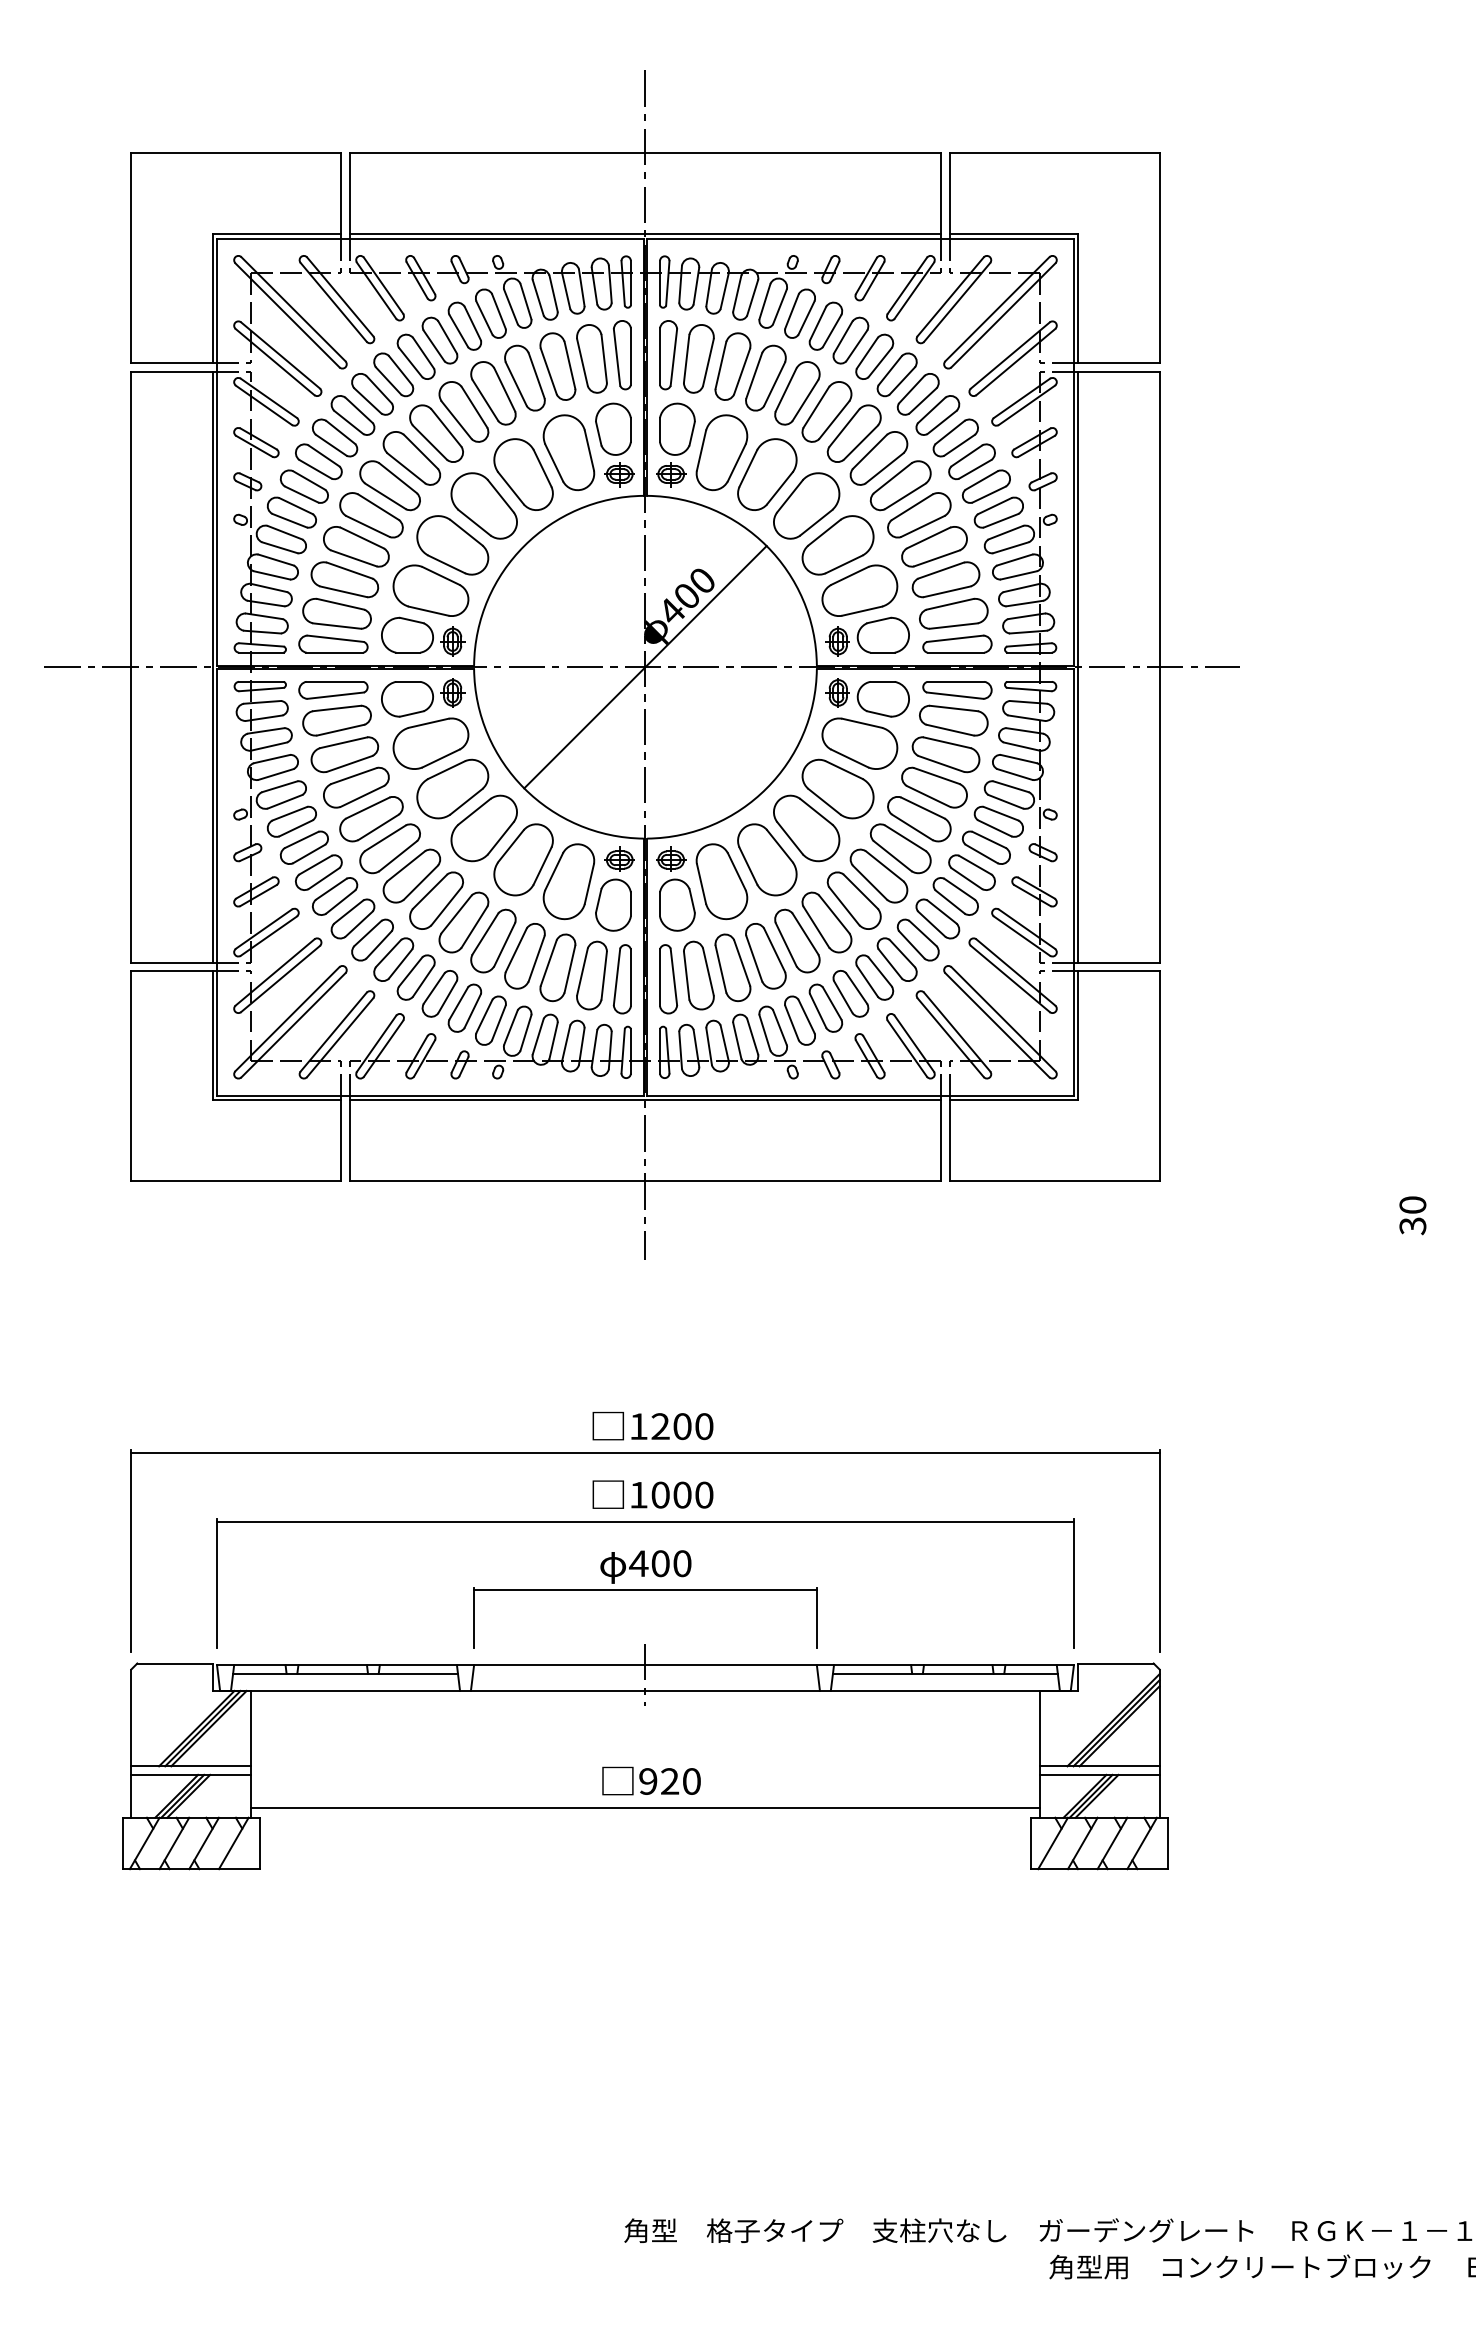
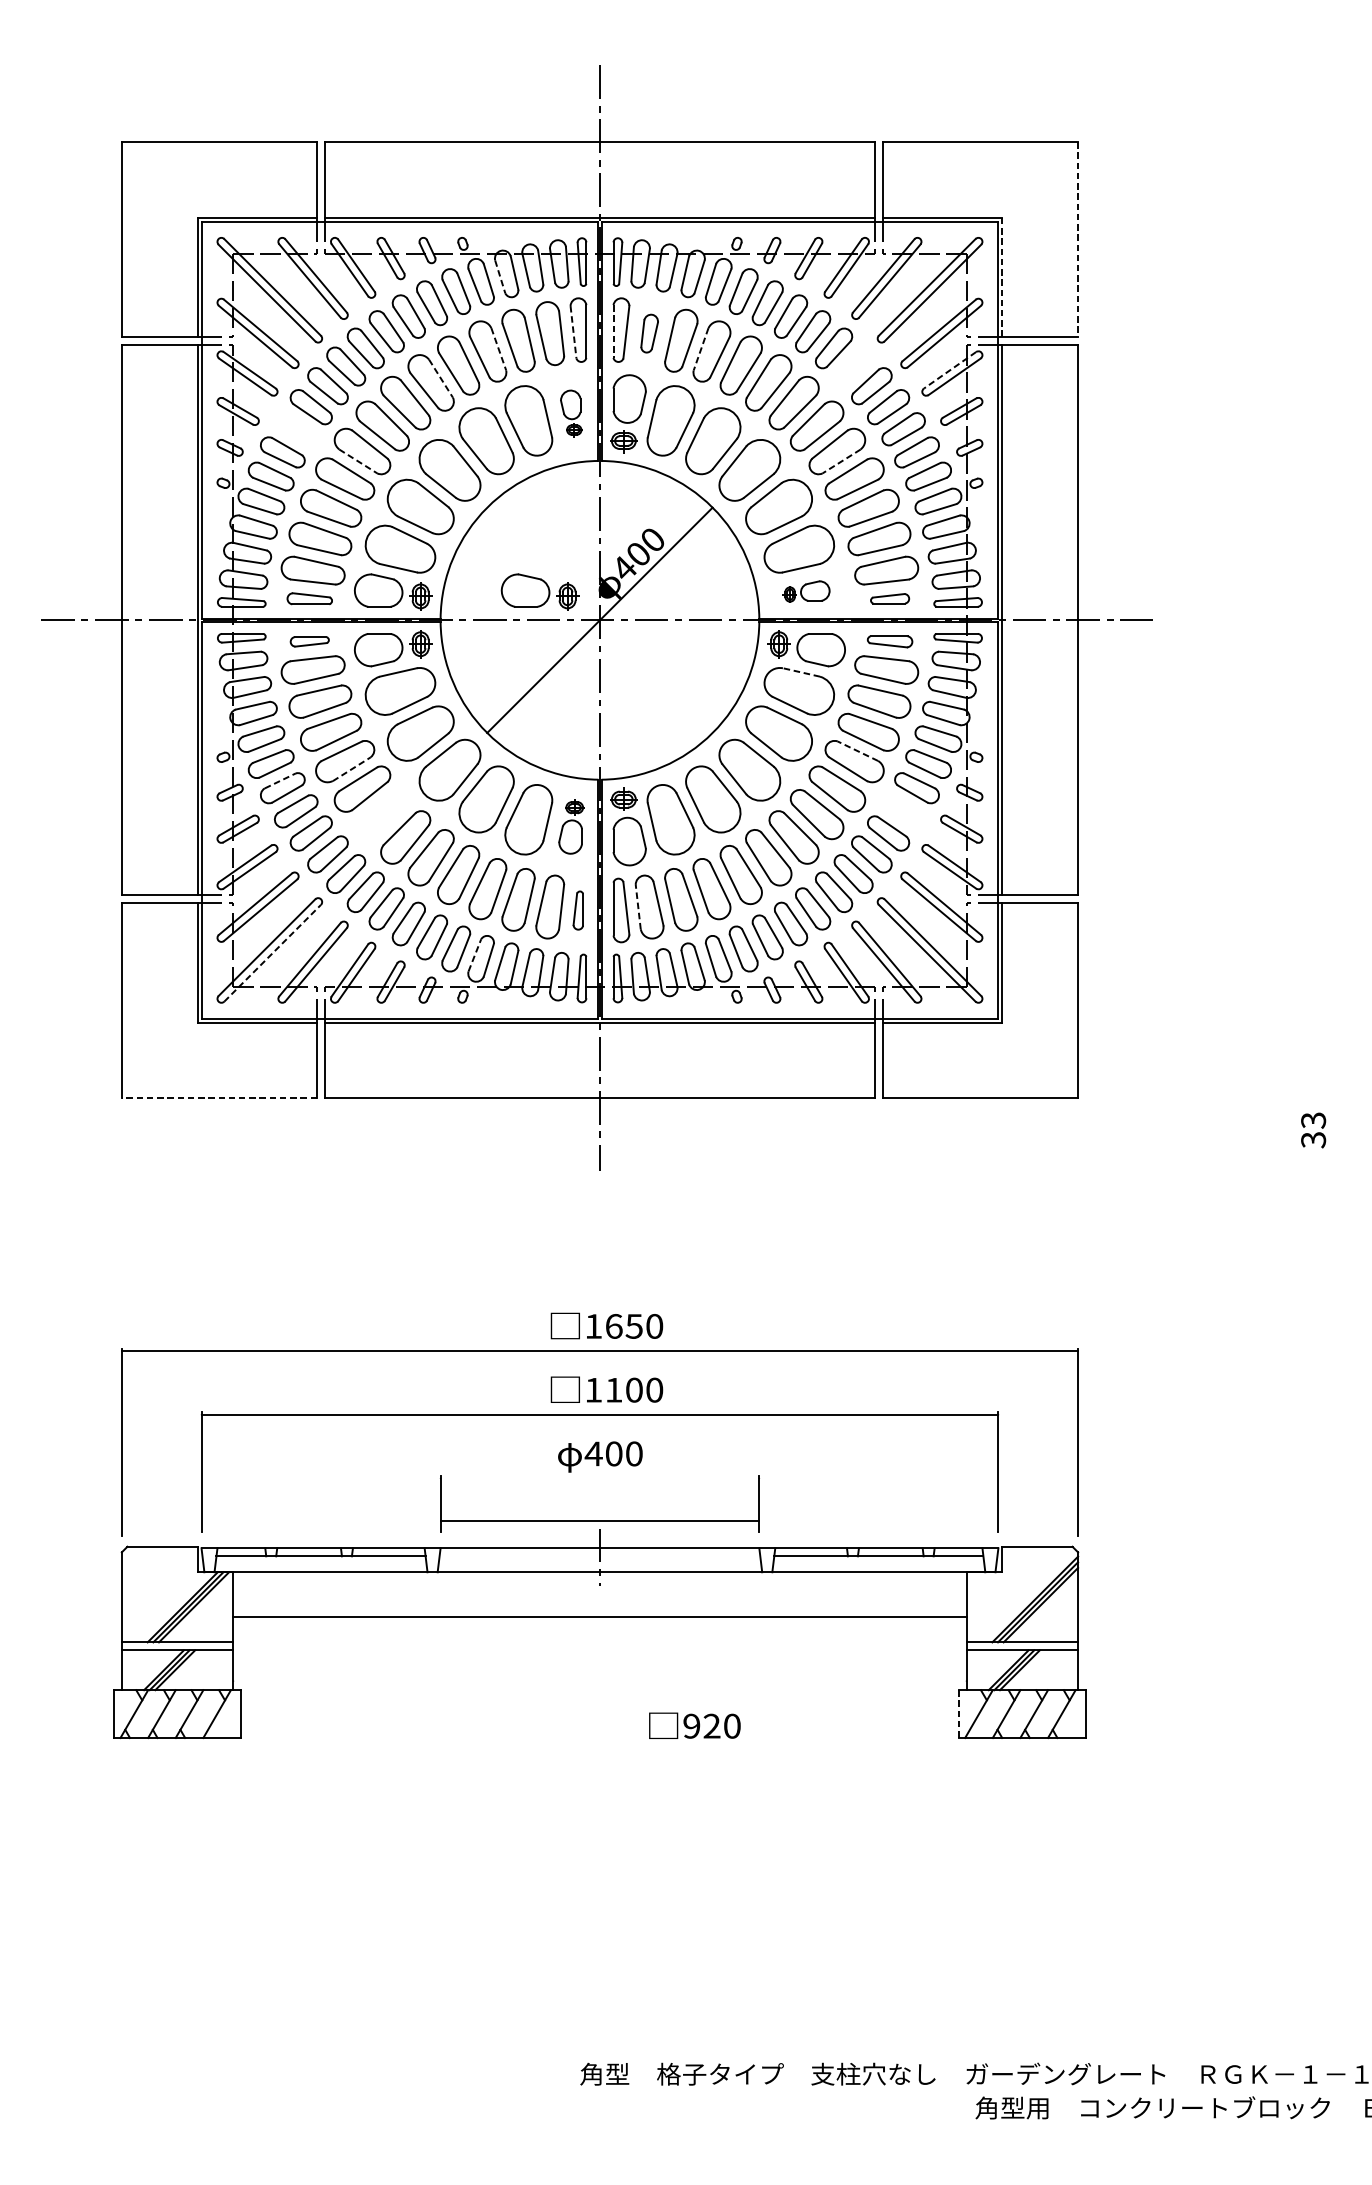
line: (1159, 258) -> (1077, 240), solid -> dashed
line: (538, 298) -> (500, 277), solid -> dashed
line: (1078, 299) -> (1002, 278), solid -> dashed
line: (660, 357) -> (613, 332), solid -> dashed
line: (617, 358) -> (573, 333), solid -> dashed
part: (698, 358) -> (649, 333), size x0.6
line: (536, 376) -> (498, 349), solid -> dashed
line: (754, 376) -> (701, 349), solid -> dashed
part: (917, 394) -> (852, 366), removed
line: (1021, 398) -> (949, 370), solid -> dashed
line: (474, 407) -> (440, 378), solid -> dashed
part: (614, 444) -> (571, 413), size x0.6
part: (318, 461) -> (295, 429), removed
line: (385, 496) -> (358, 461), solid -> dashed
line: (905, 496) -> (841, 461), solid -> dashed
part: (581, 636) -> (540, 591), added
part: (867, 636) -> (806, 591), size x0.6
part: (333, 643) -> (309, 598), size x0.7
part: (957, 643) -> (890, 598), size x0.6
part: (333, 690) -> (309, 641), size x0.6
part: (957, 690) -> (890, 641), size x0.7
line: (861, 723) -> (800, 672), solid -> dashed
line: (922, 807) -> (857, 750), solid -> dashed
line: (379, 827) -> (352, 769), solid -> dashed
line: (301, 839) -> (280, 780), solid -> dashed
part: (971, 872) -> (903, 811), removed
part: (411, 875) -> (382, 813), removed
part: (614, 888) -> (571, 826), size x0.7
line: (686, 975) -> (638, 906), solid -> dashed
part: (621, 979) -> (577, 910), size x0.6
line: (293, 1025) -> (272, 953), solid -> dashed
line: (510, 1027) -> (474, 955), solid -> dashed
line: (236, 1181) -> (219, 1098), solid -> dashed
text: (1412, 1205) -> (1313, 1120), 30 -> 33
text: (671, 1426) -> (624, 1326), 1200 -> 1650
text: (660, 1494) -> (613, 1389), 1000 -> 1100
line: (645, 1590) -> (599, 1521), moved
text: (651, 1780) -> (694, 1725), moved
line: (645, 1807) -> (599, 1616), moved
line: (1031, 1843) -> (958, 1714), solid -> dashed

